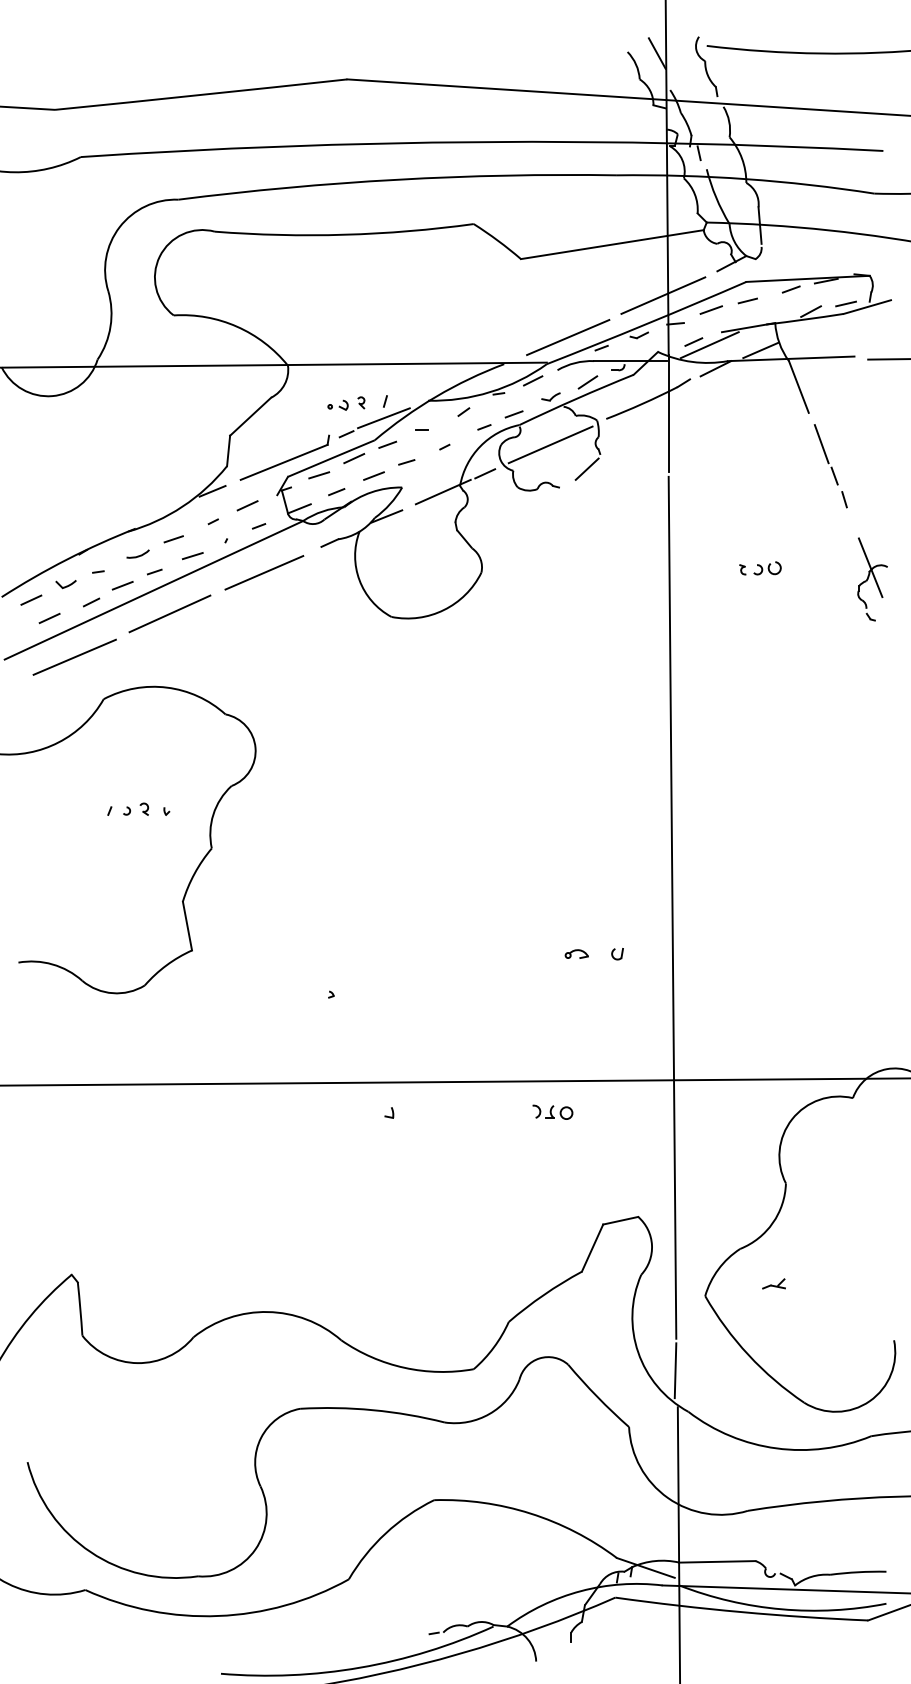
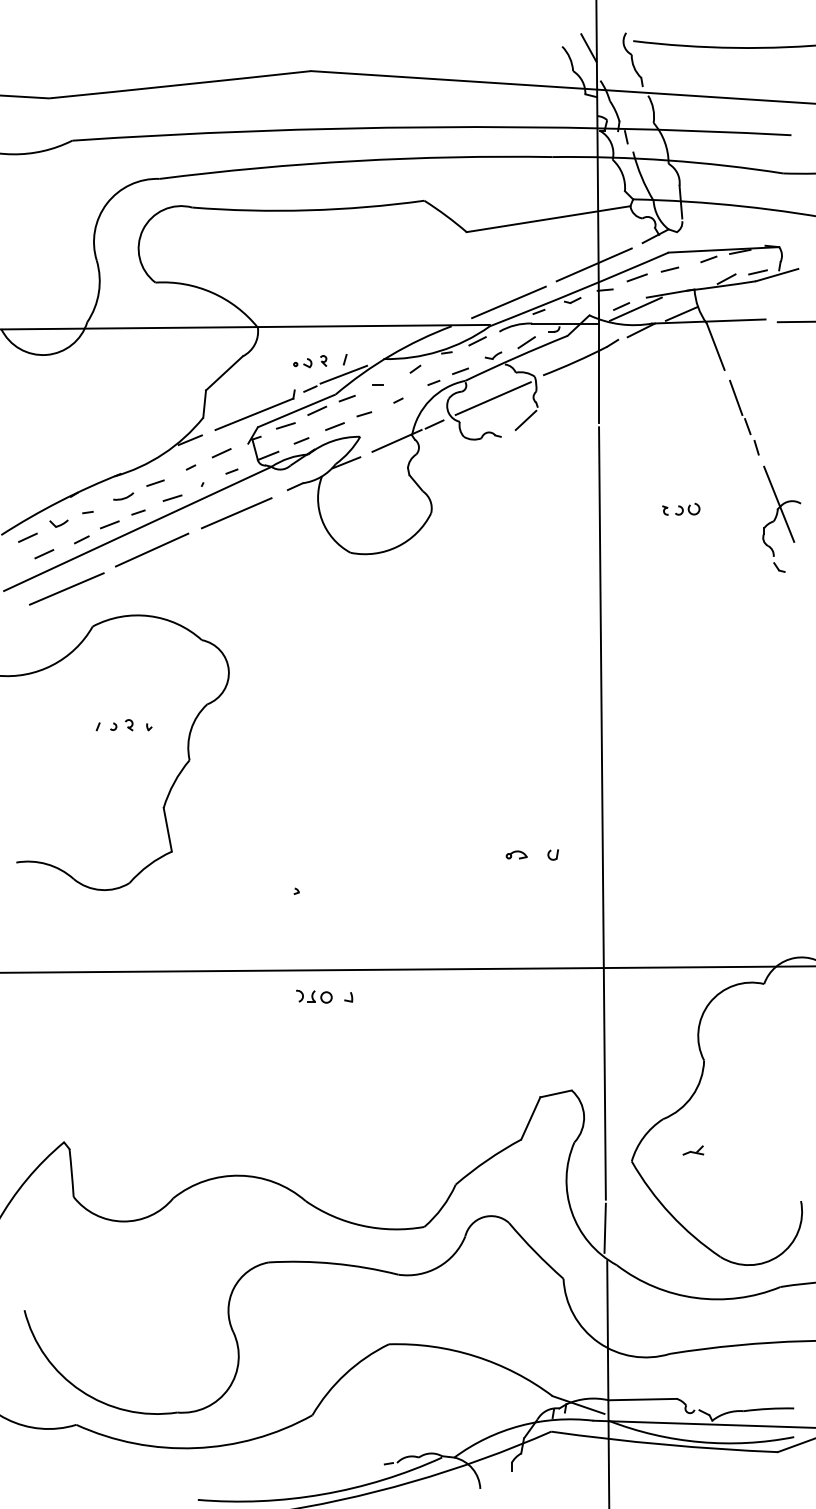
part: (872, 578) -> (781, 518), size x1.43
part: (553, 1112) -> (314, 996), moved

